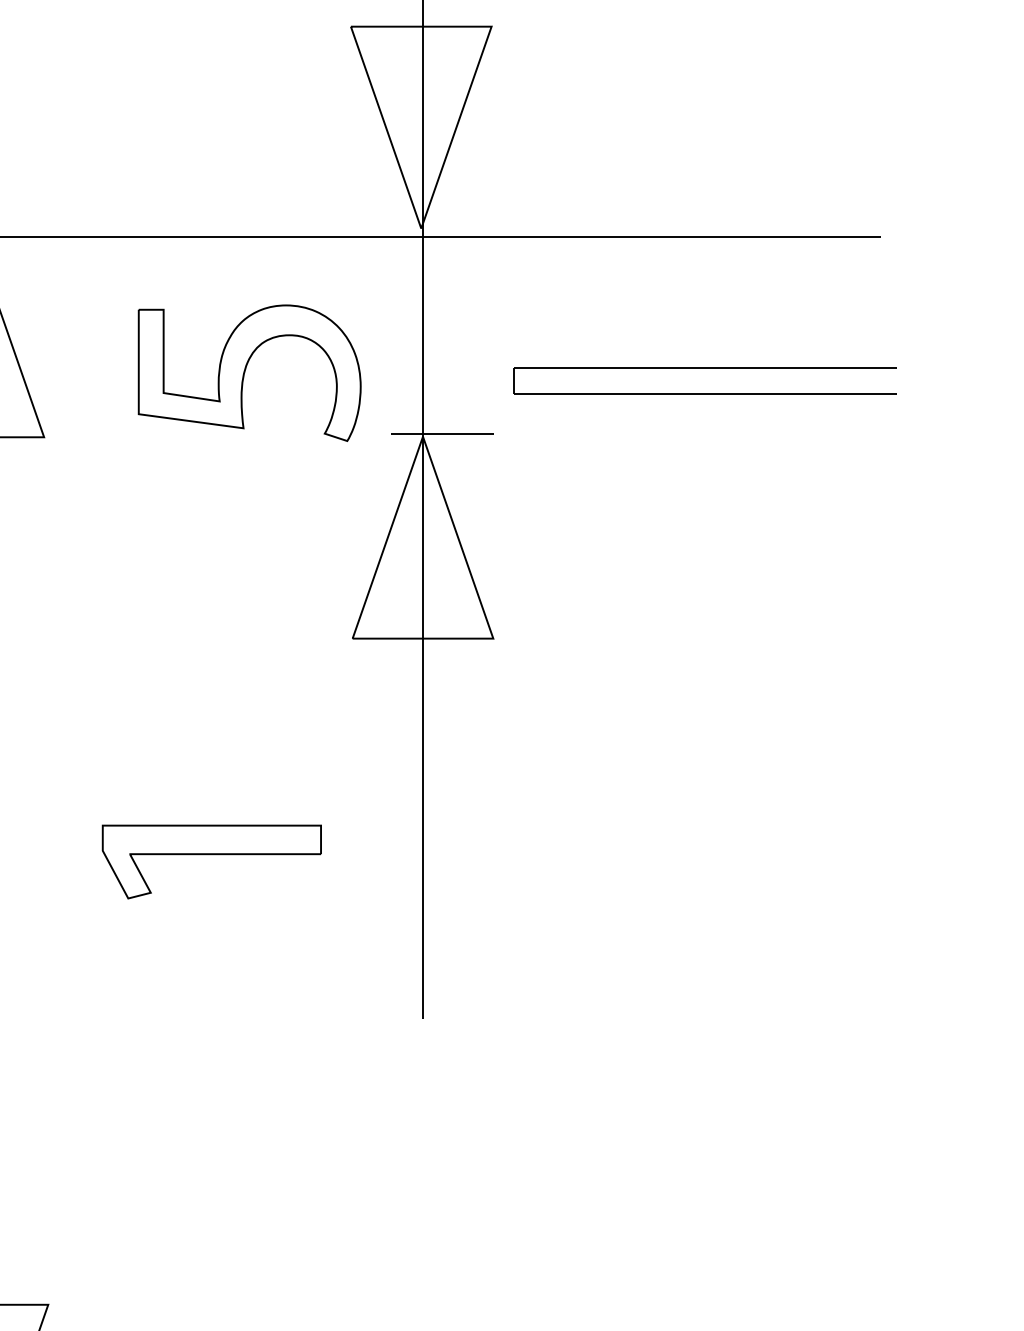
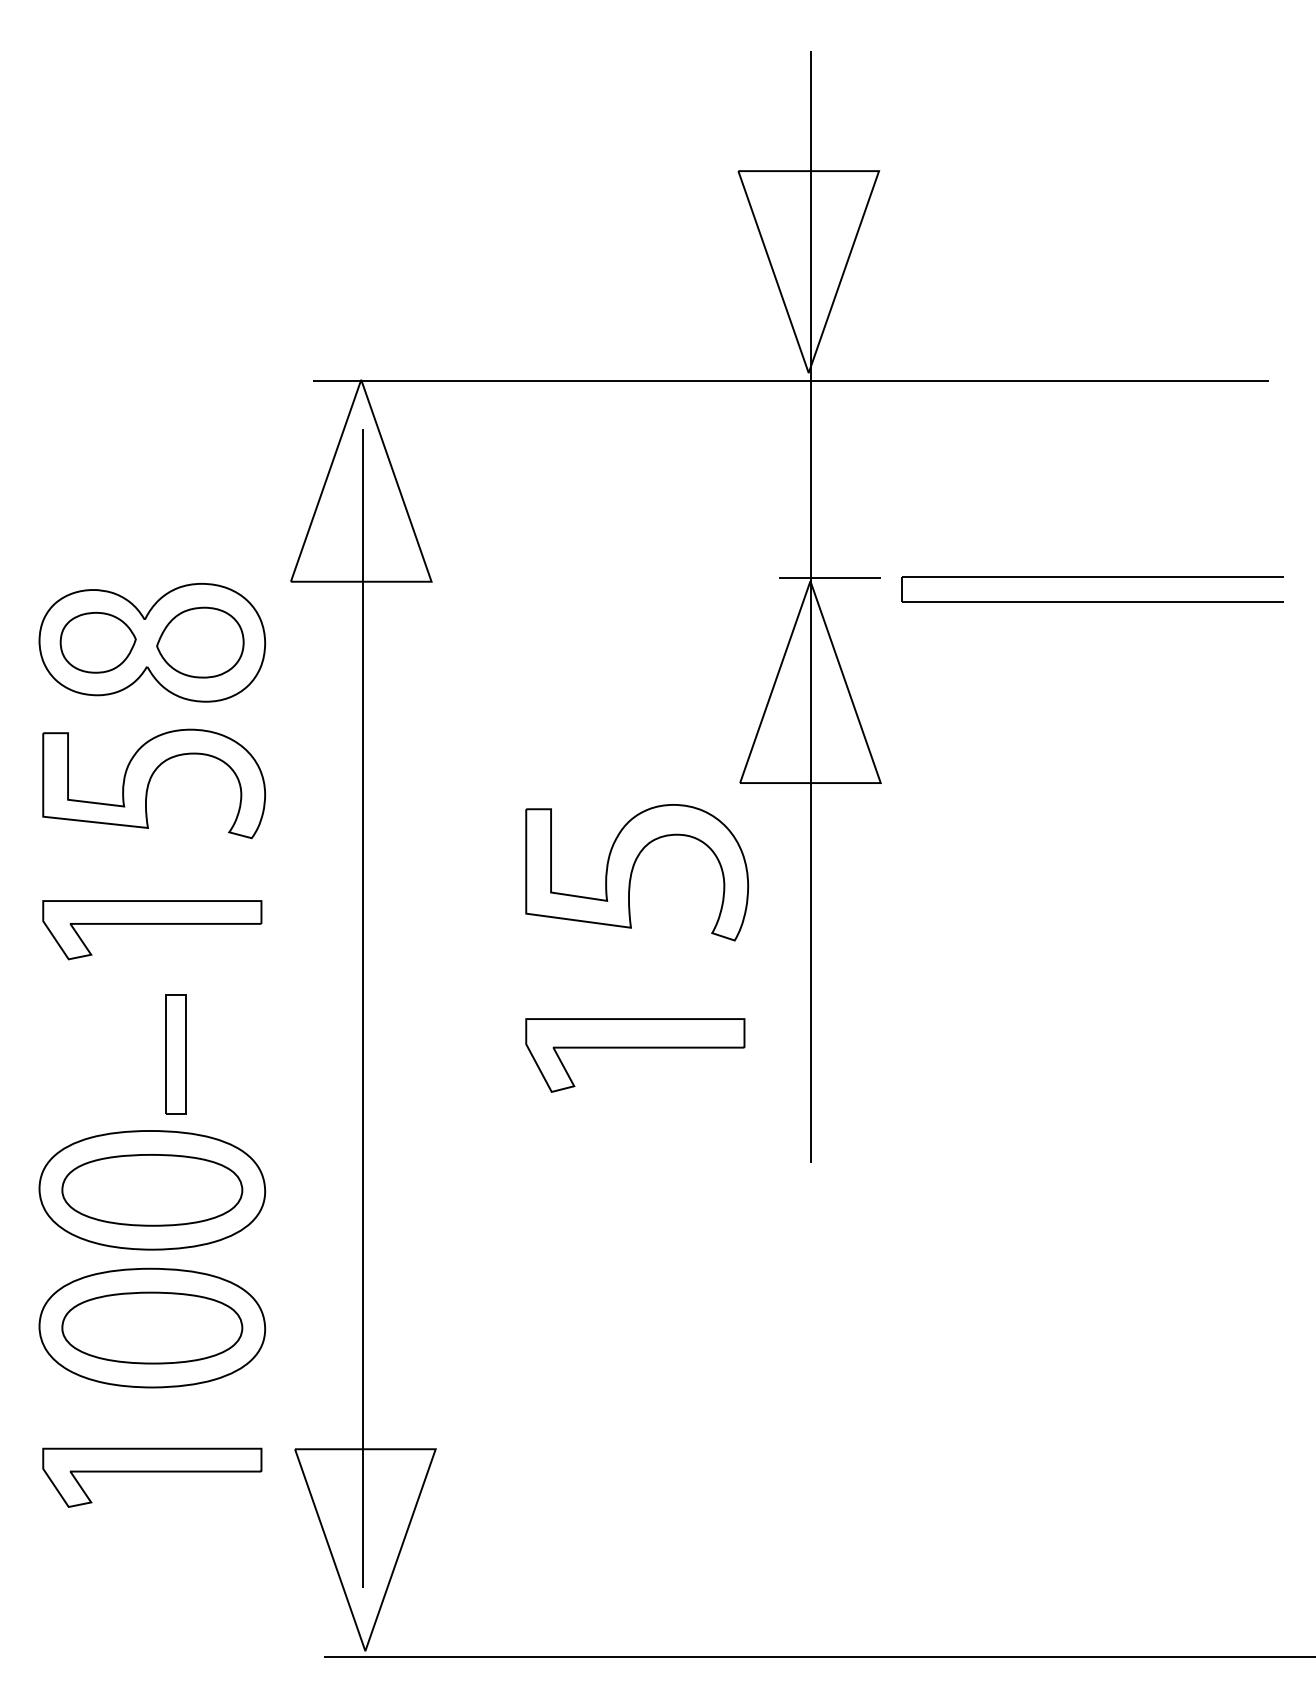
part: (705, 369) -> (1092, 577), moved
part: (250, 373) -> (637, 872), moved
part: (212, 855) -> (635, 1048), moved

